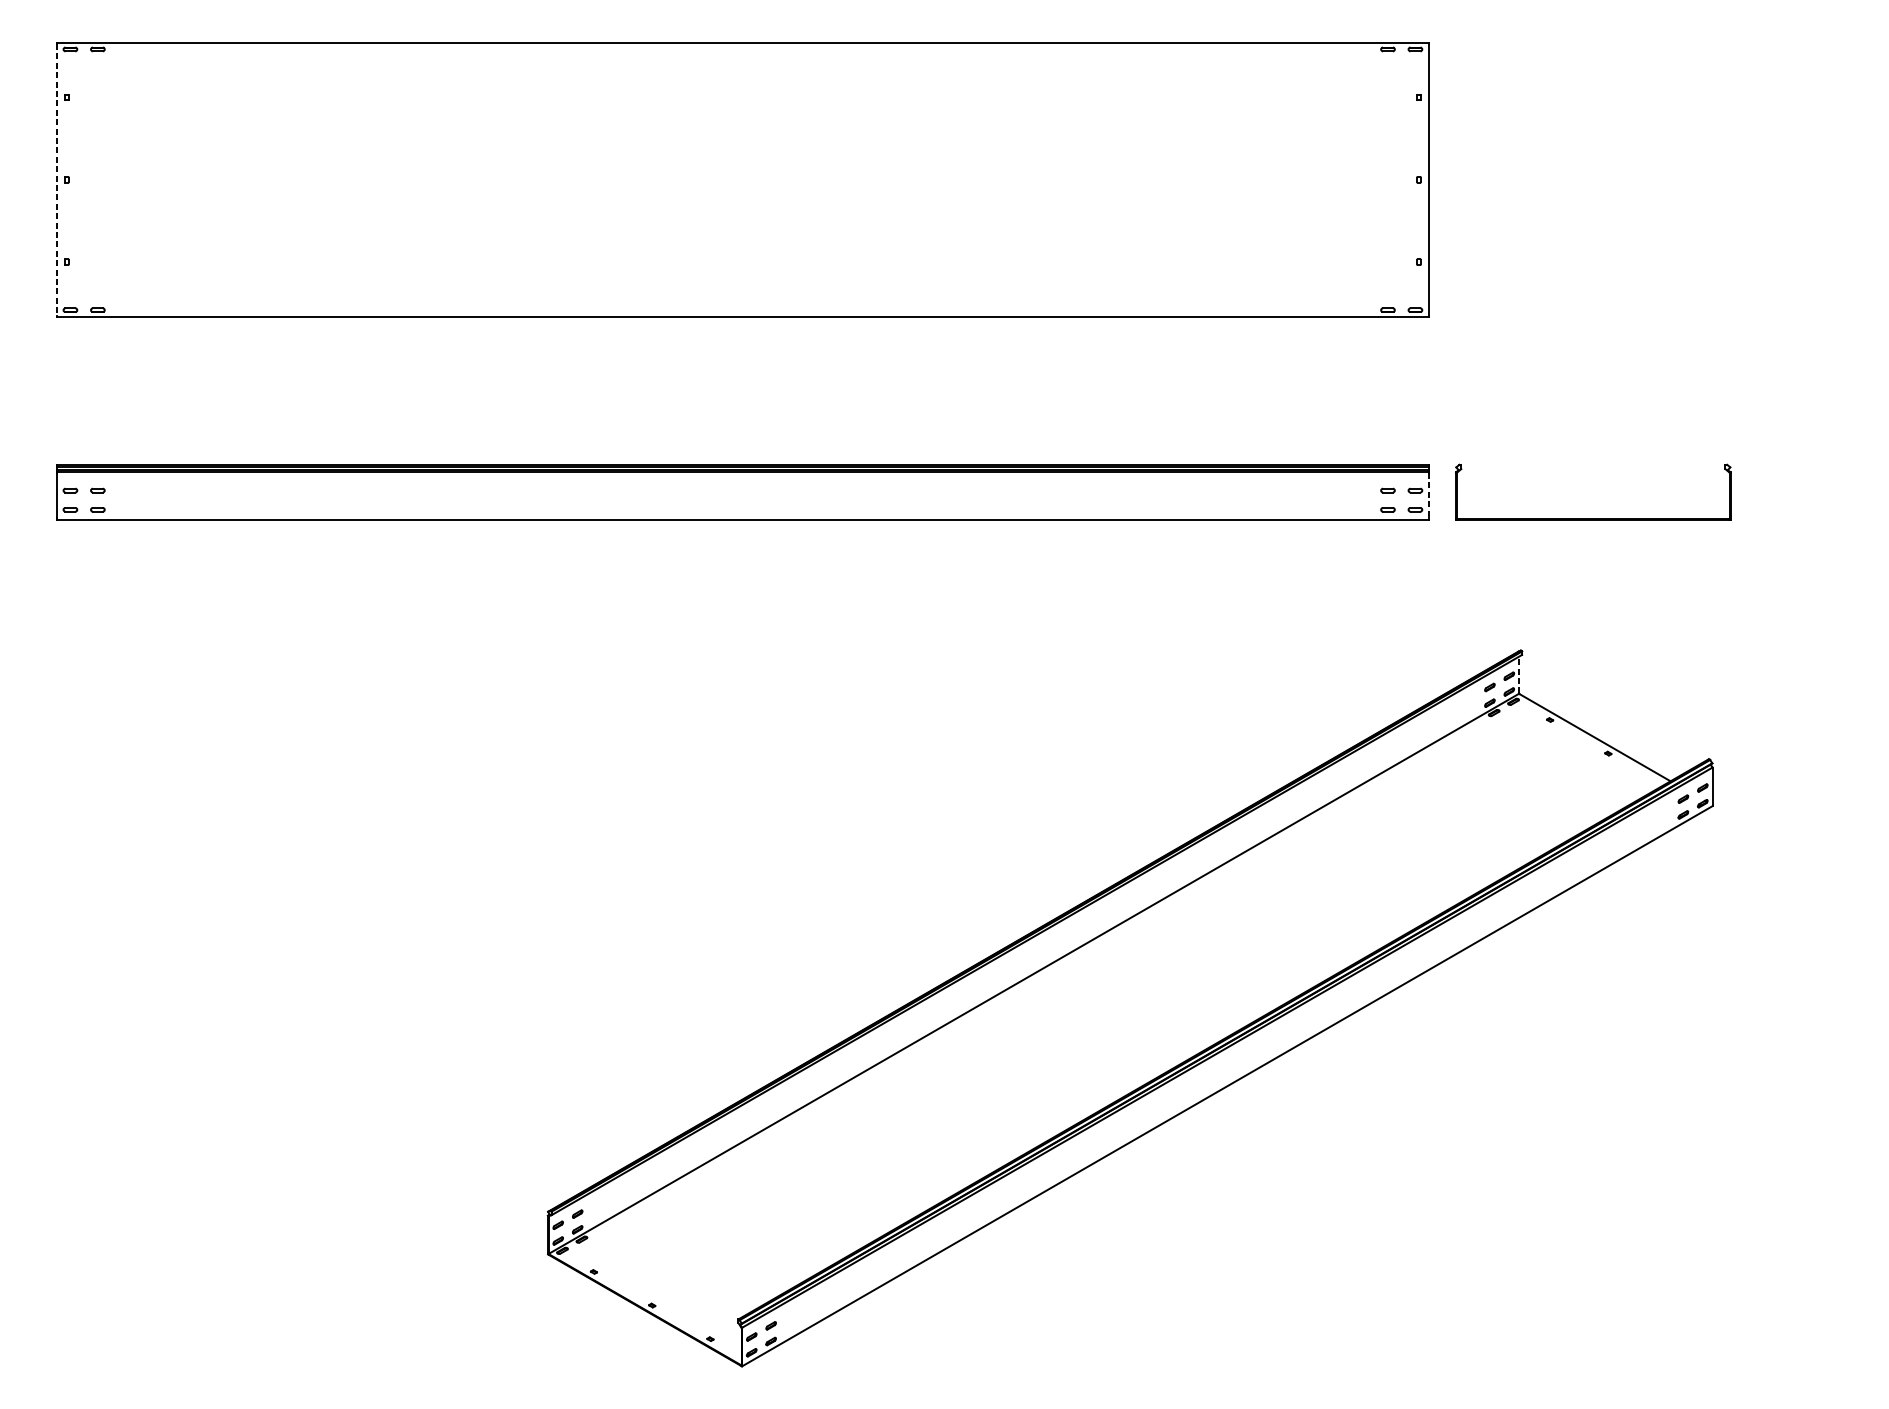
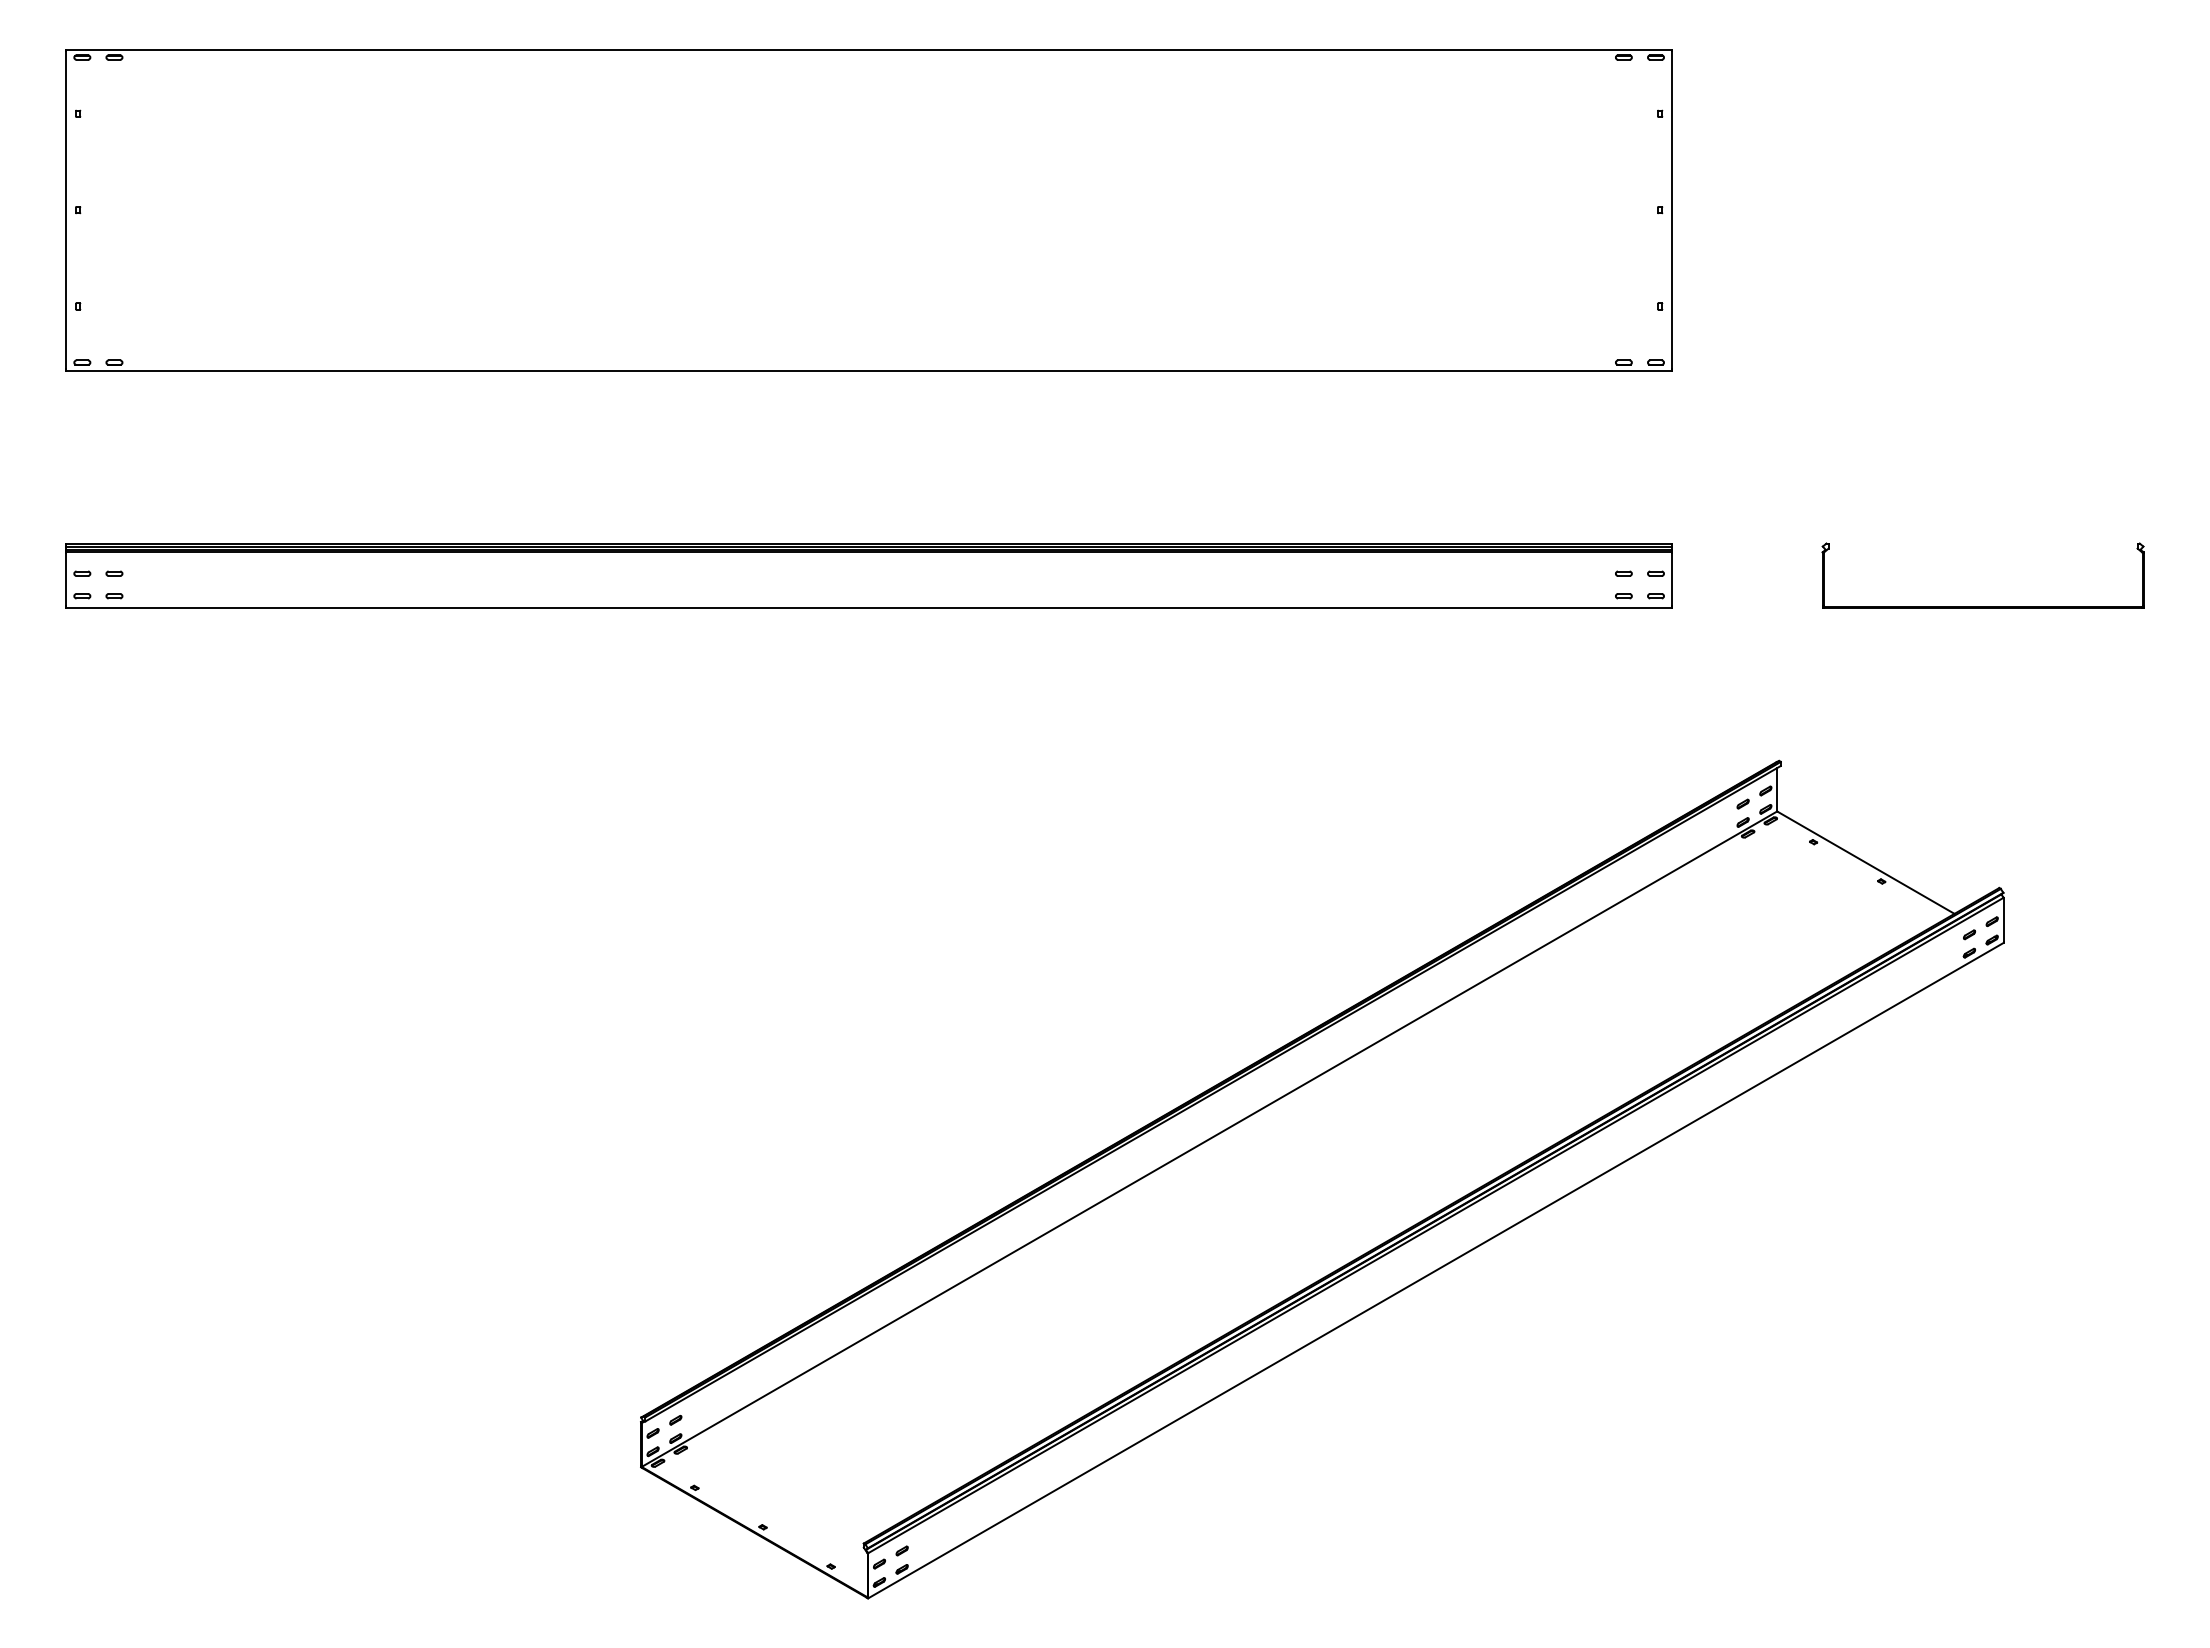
line: (56, 180) -> (66, 210), dashed -> solid
line: (1429, 496) -> (1672, 580), dashed -> solid
part: (1592, 518) -> (1982, 606), moved
line: (1519, 675) -> (1777, 789), dashed -> solid

